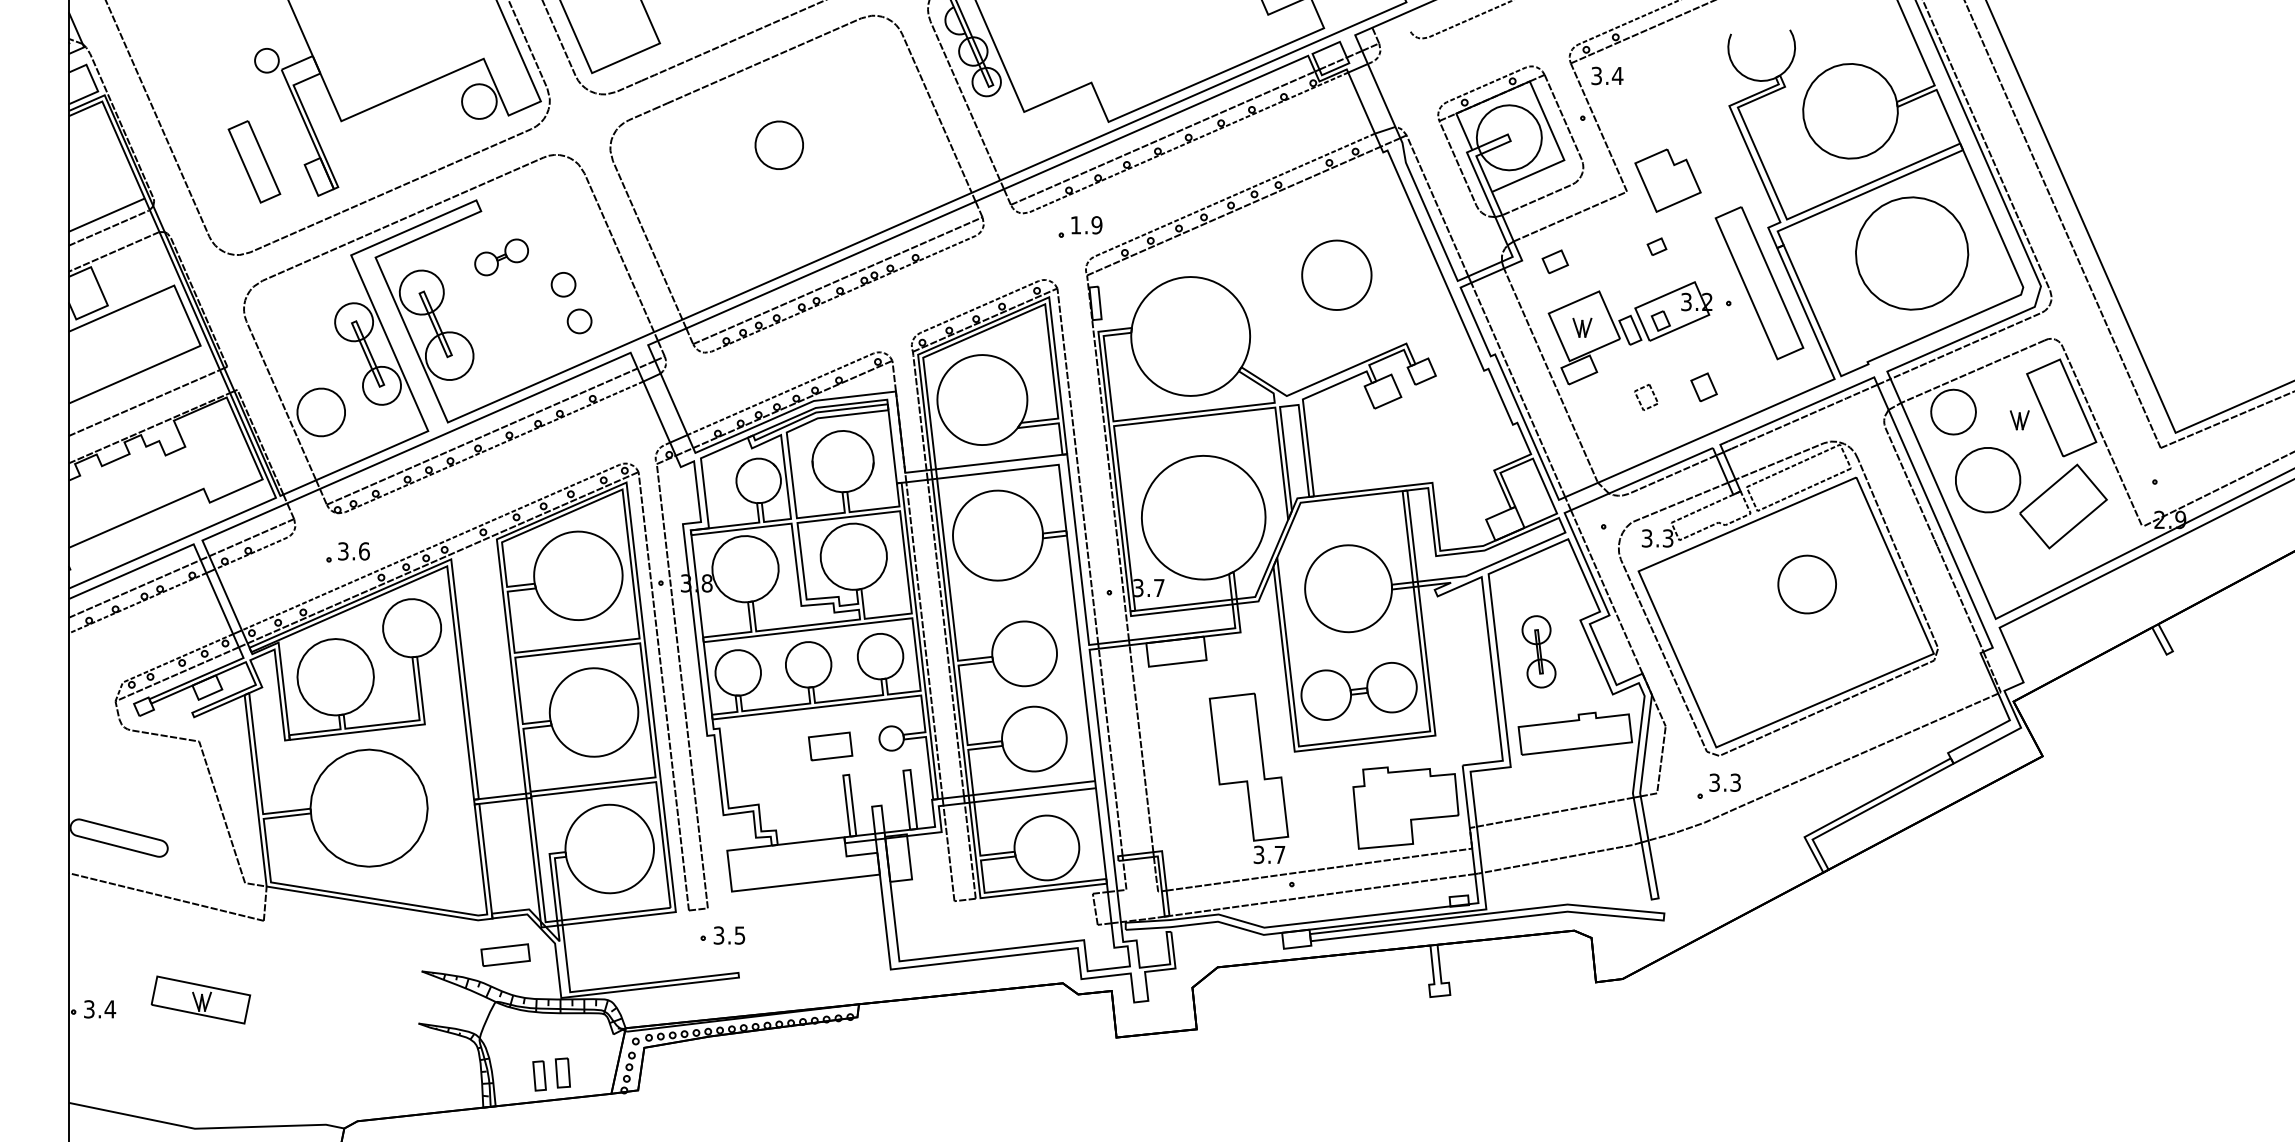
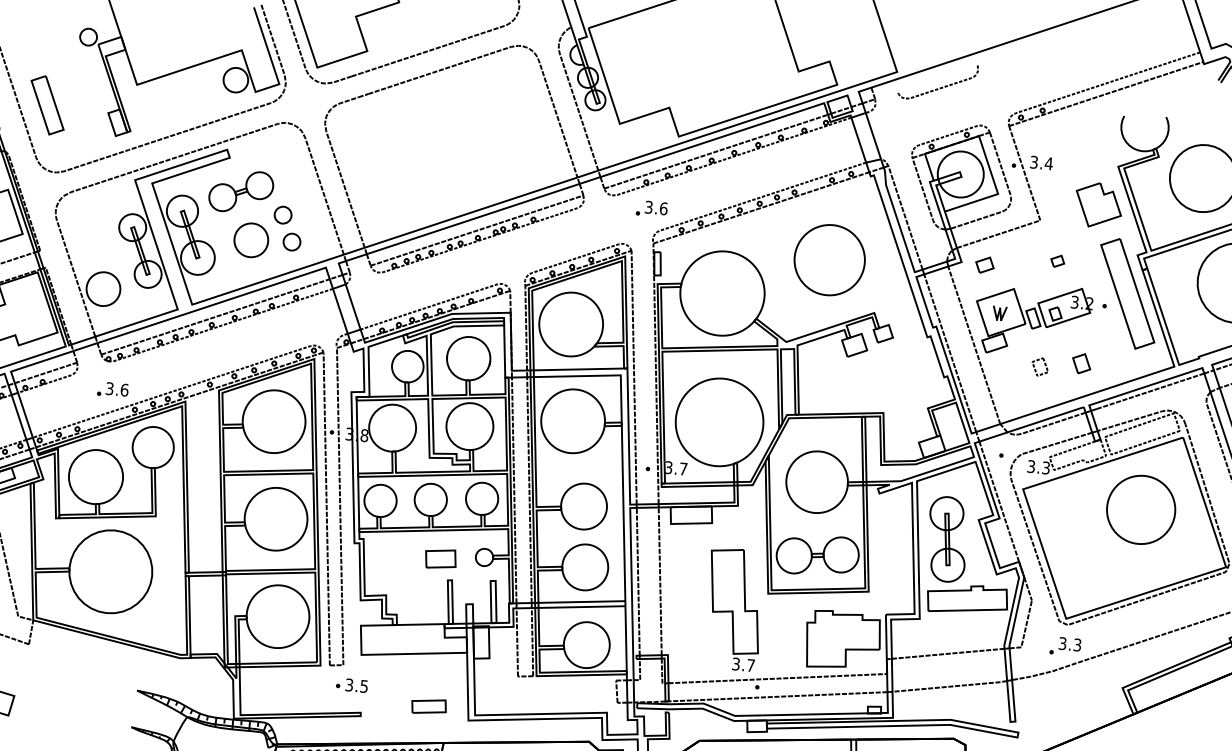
text: (1607, 75) -> (1041, 162), moved
part: (778, 144) -> (250, 239), moved
part: (254, 161) -> (47, 105), moved
part: (1667, 180) -> (1098, 205), moved
text: (1086, 225) -> (656, 208), 1.9 -> 3.6
part: (501, 257) -> (241, 191), size x1.67
part: (1336, 274) -> (829, 259), size x1.43
part: (1807, 584) -> (1141, 509), size x1.67
part: (1538, 651) -> (947, 539), size x1.67
part: (505, 954) -> (429, 706), moved

